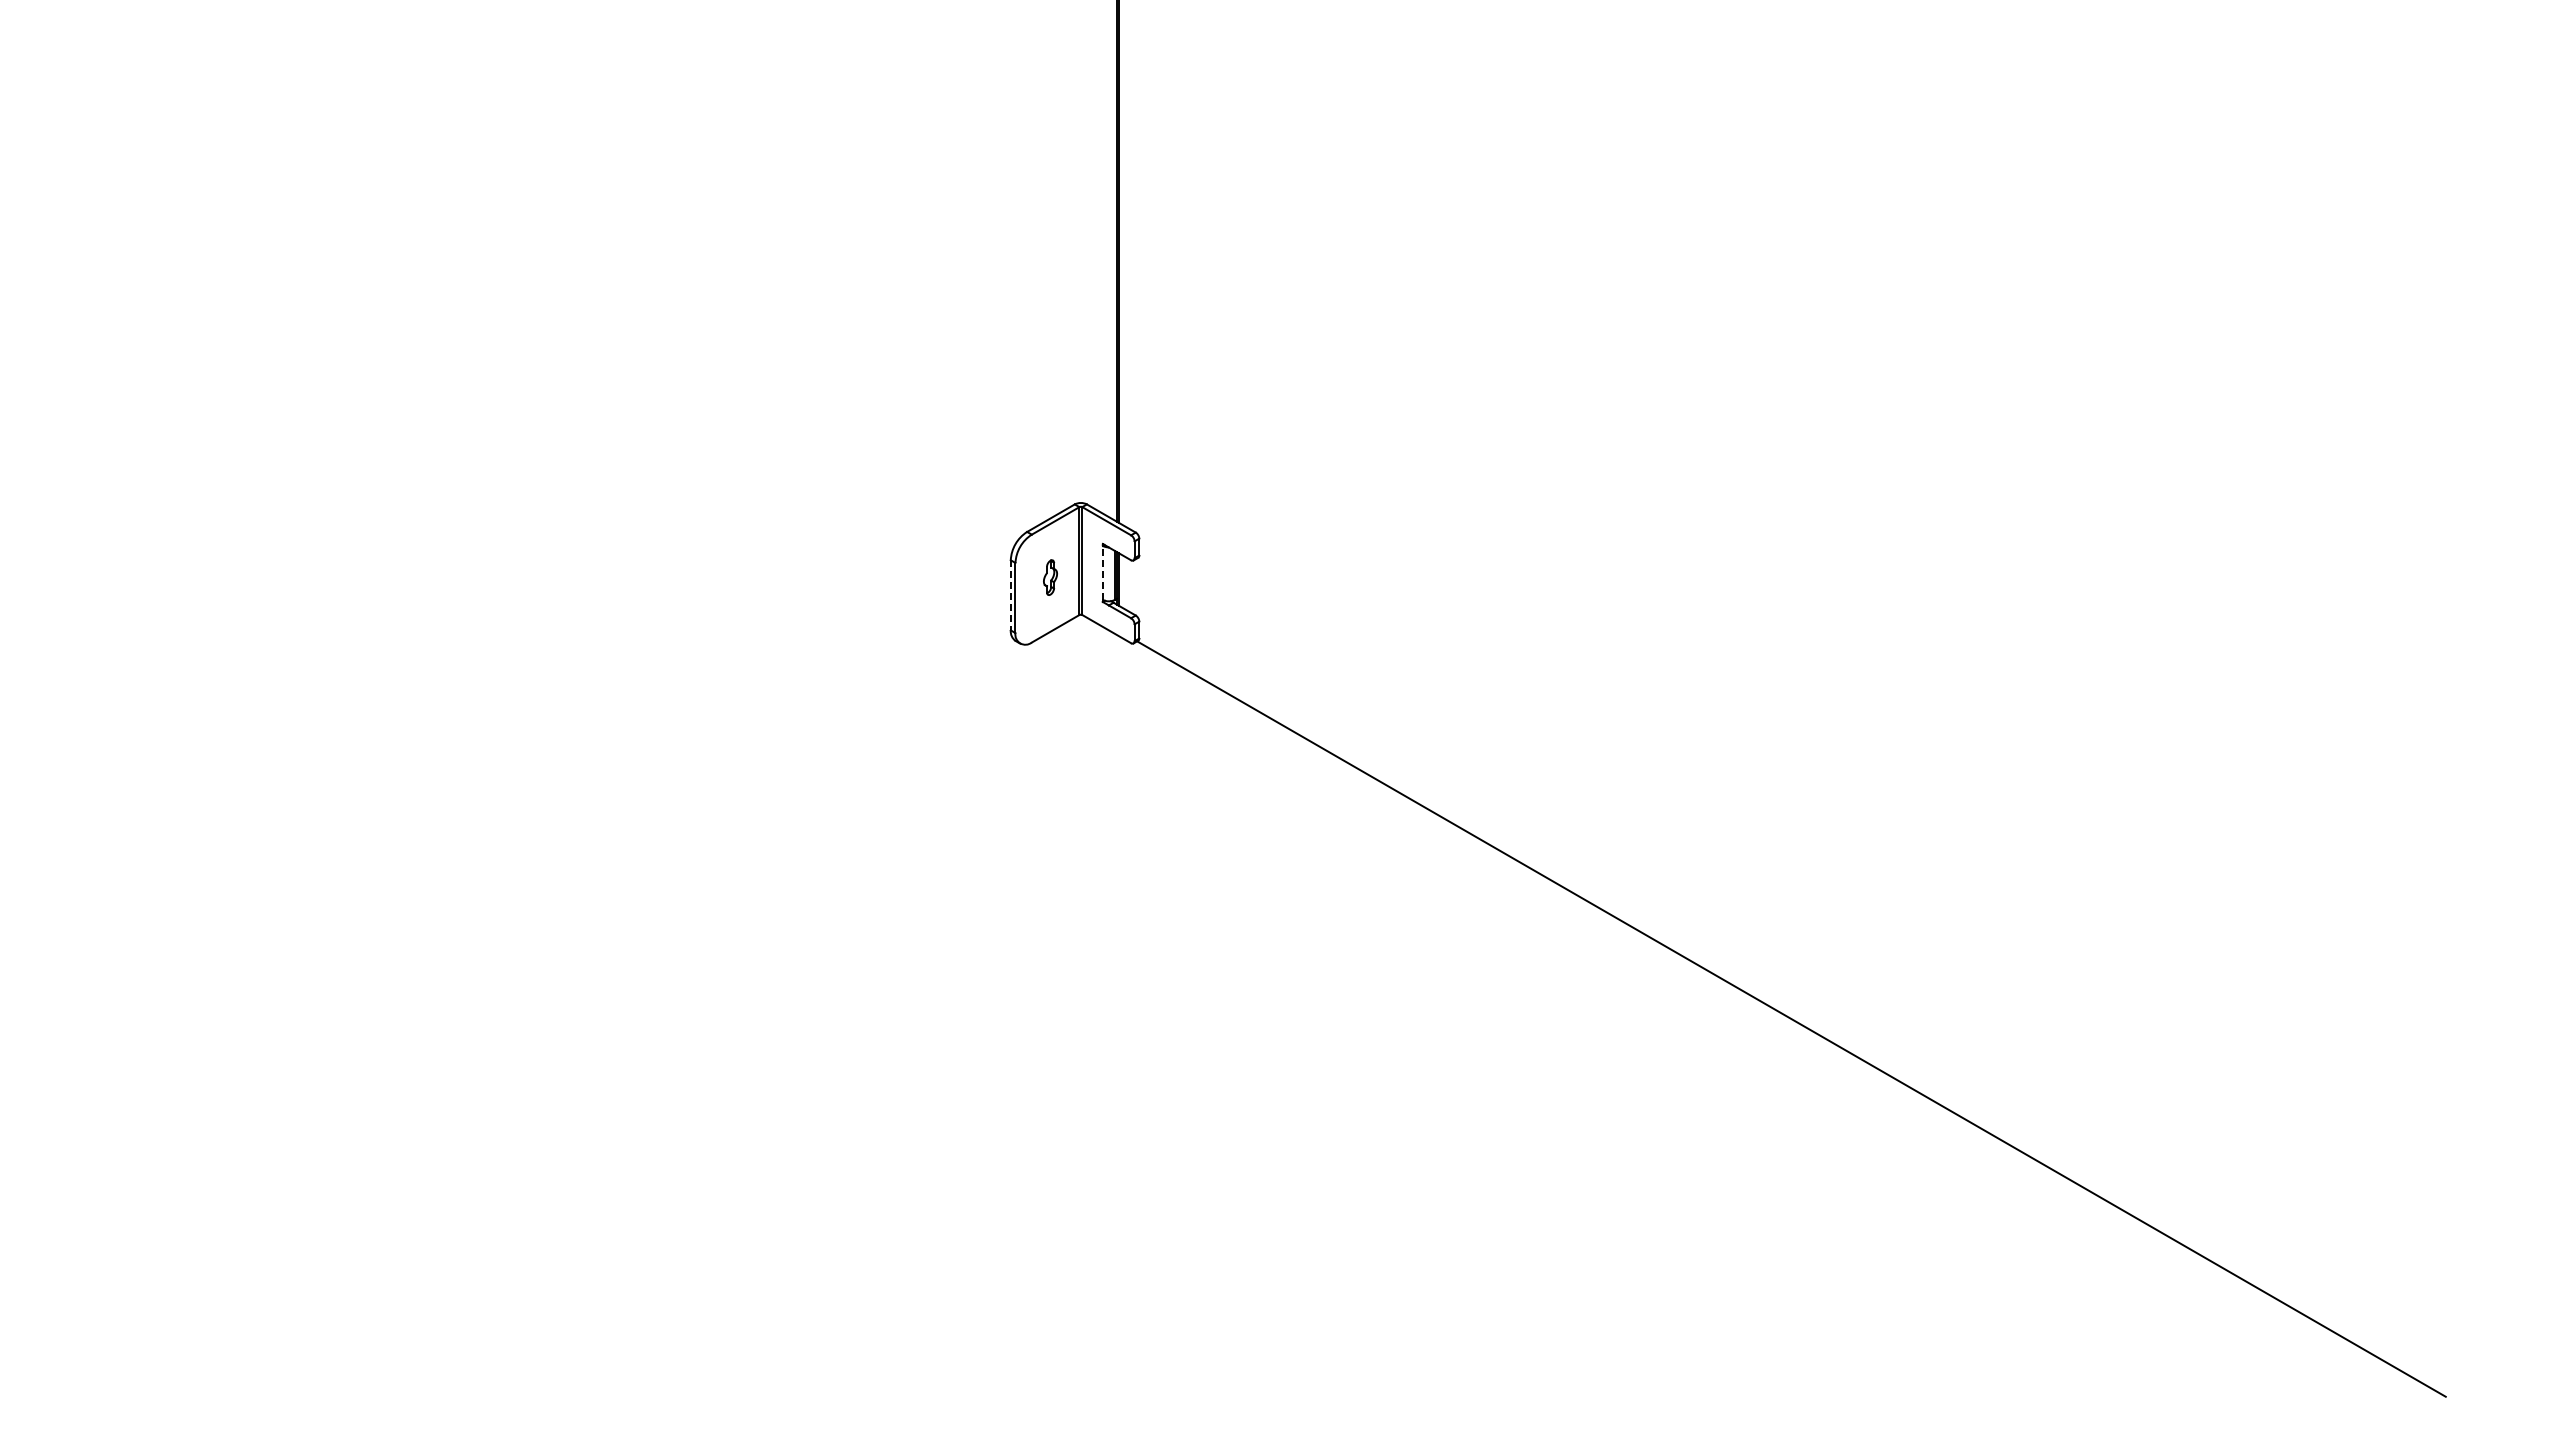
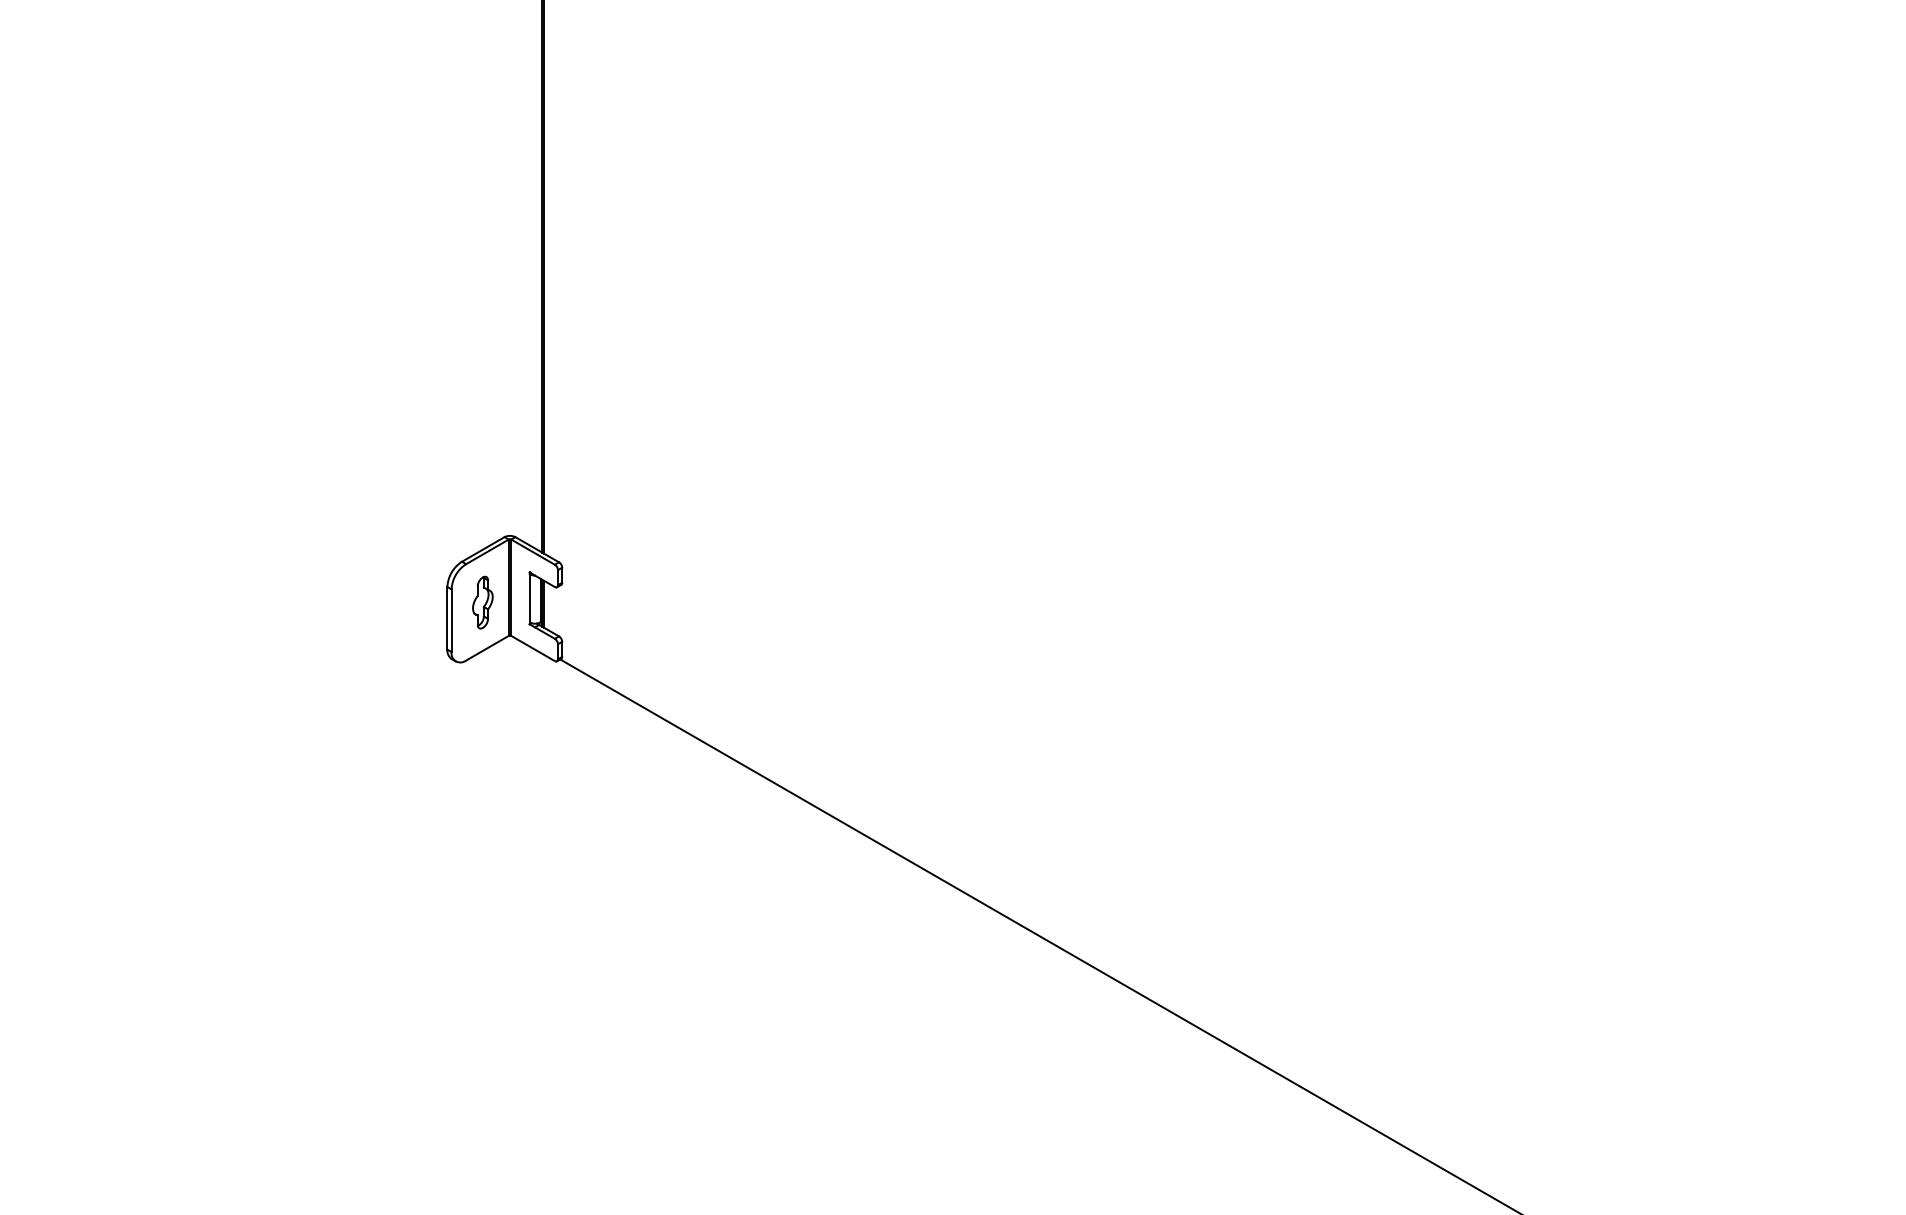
line: (1102, 572) -> (529, 597), dashed -> solid
part: (1050, 577) -> (482, 602), size x1.67
line: (1010, 595) -> (447, 618), dashed -> solid

